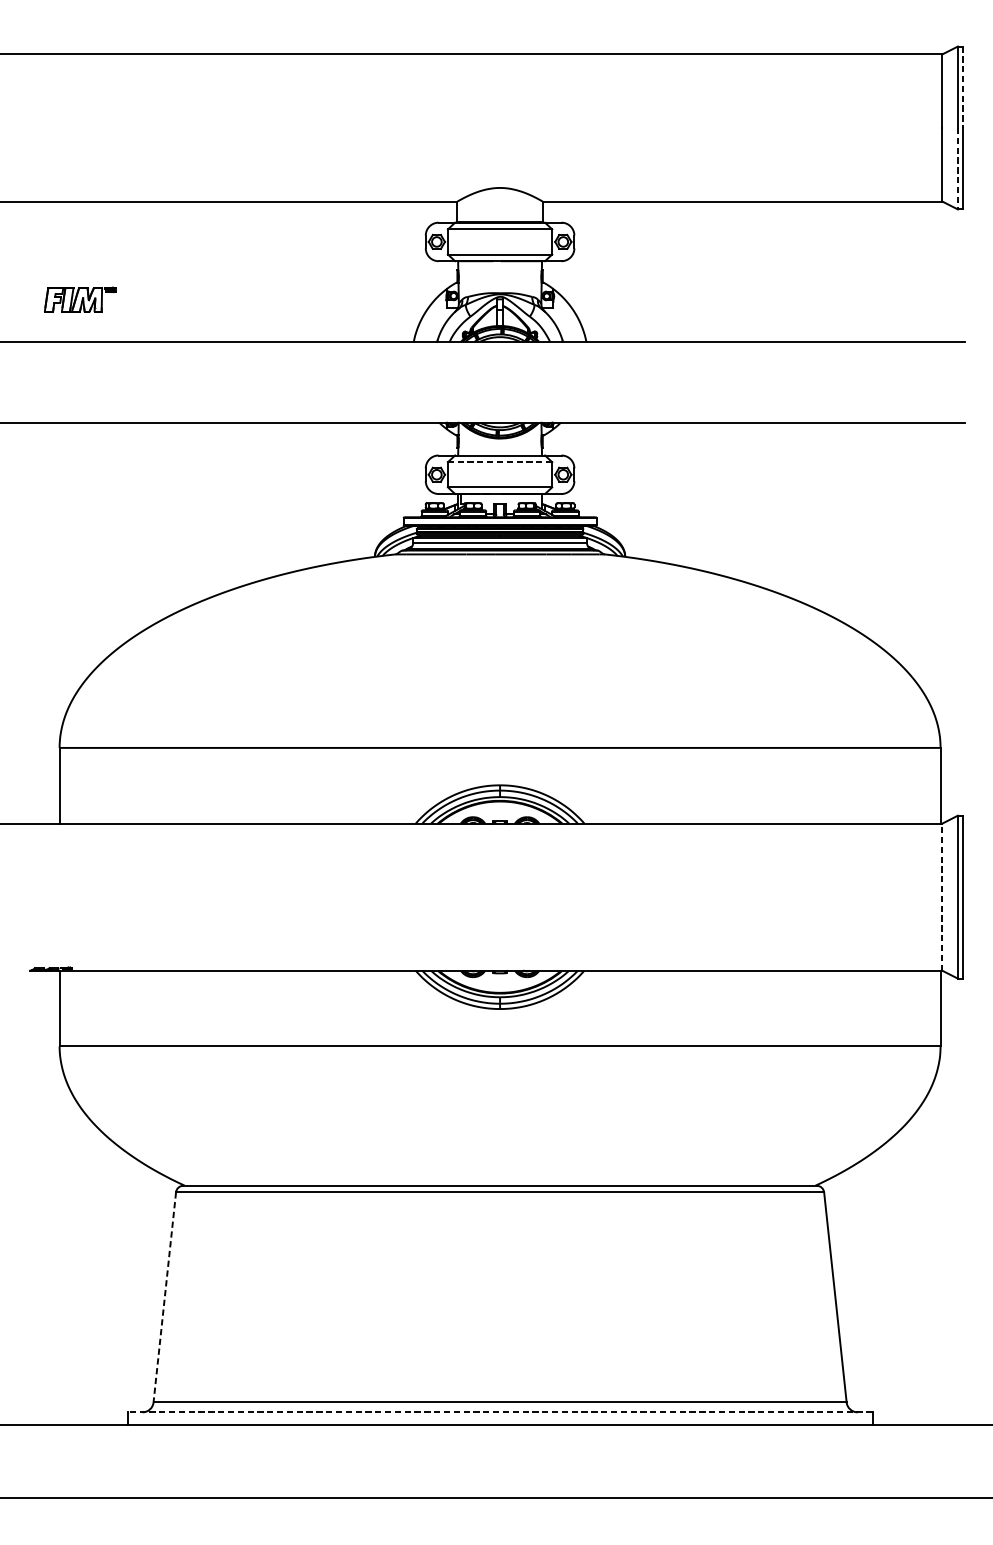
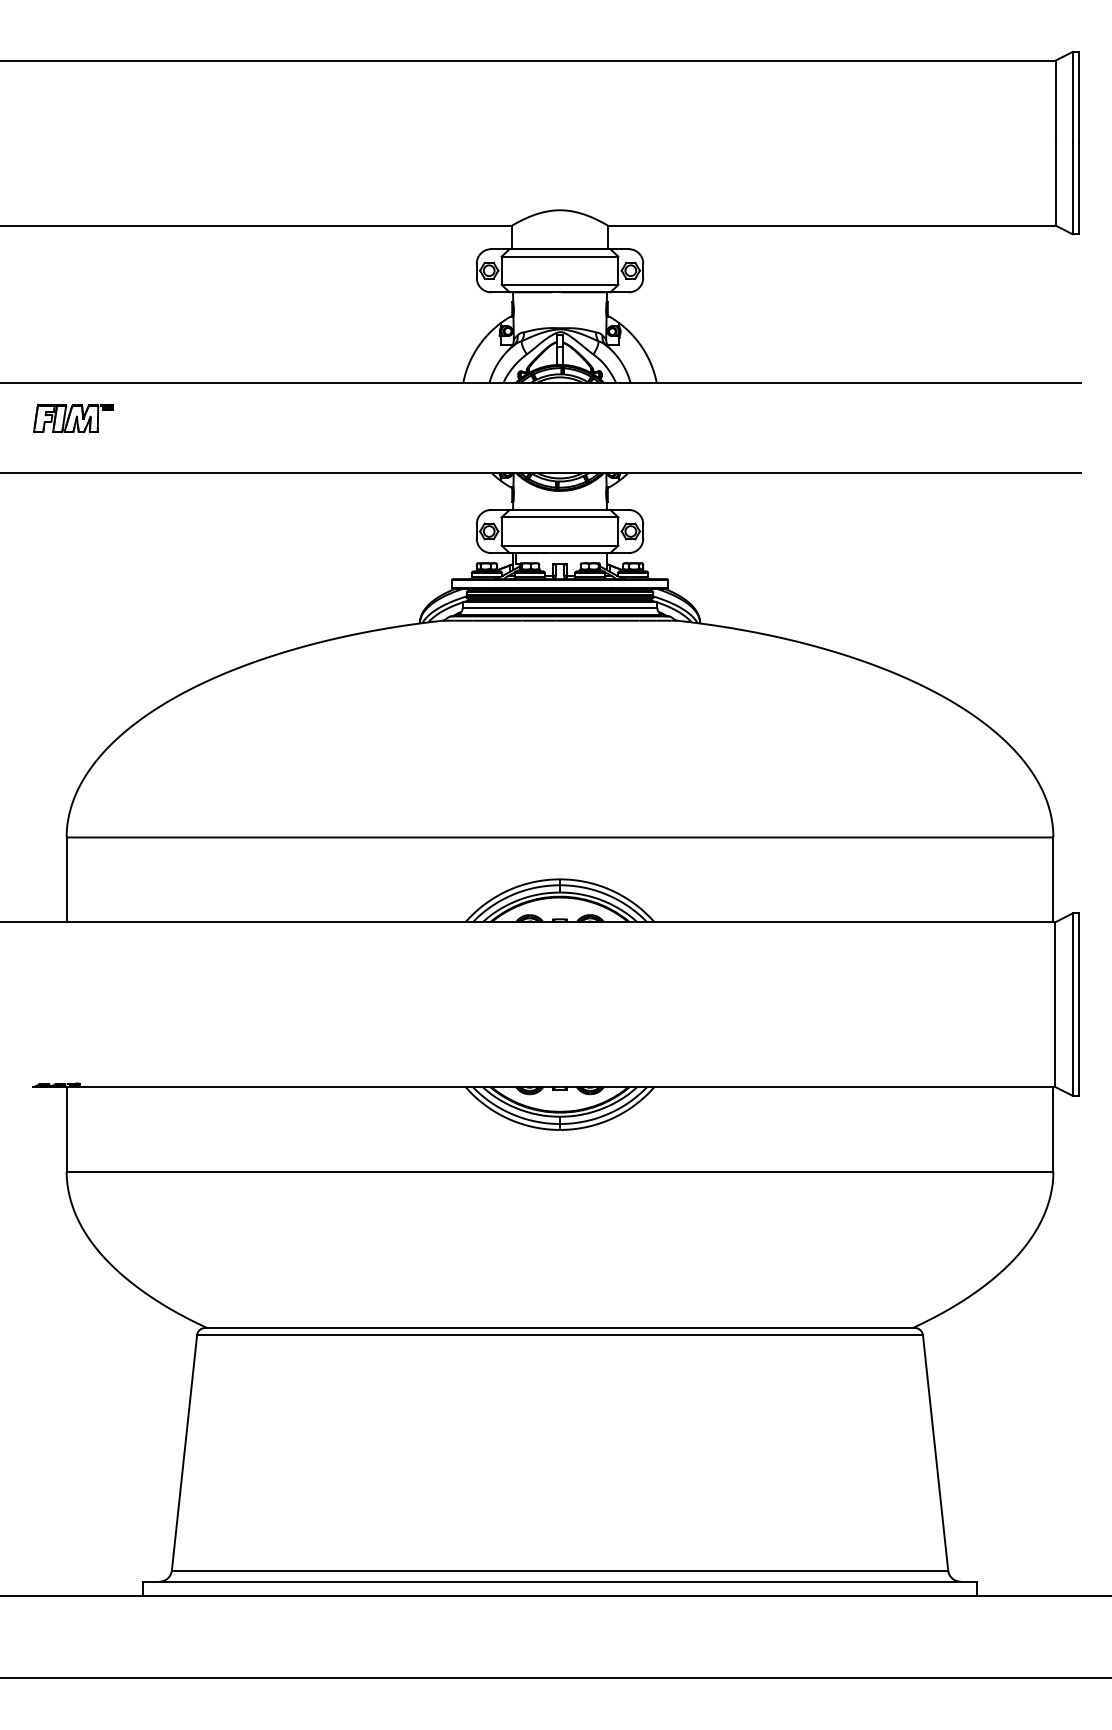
line: (962, 87) -> (1078, 97), dashed -> solid
line: (957, 168) -> (1072, 188), dashed -> solid
part: (80, 299) -> (73, 418), moved
line: (499, 462) -> (559, 517), dashed -> solid
line: (942, 897) -> (1055, 1004), dashed -> solid
line: (164, 1297) -> (184, 1453), dashed -> solid
line: (499, 1412) -> (559, 1581), dashed -> solid

